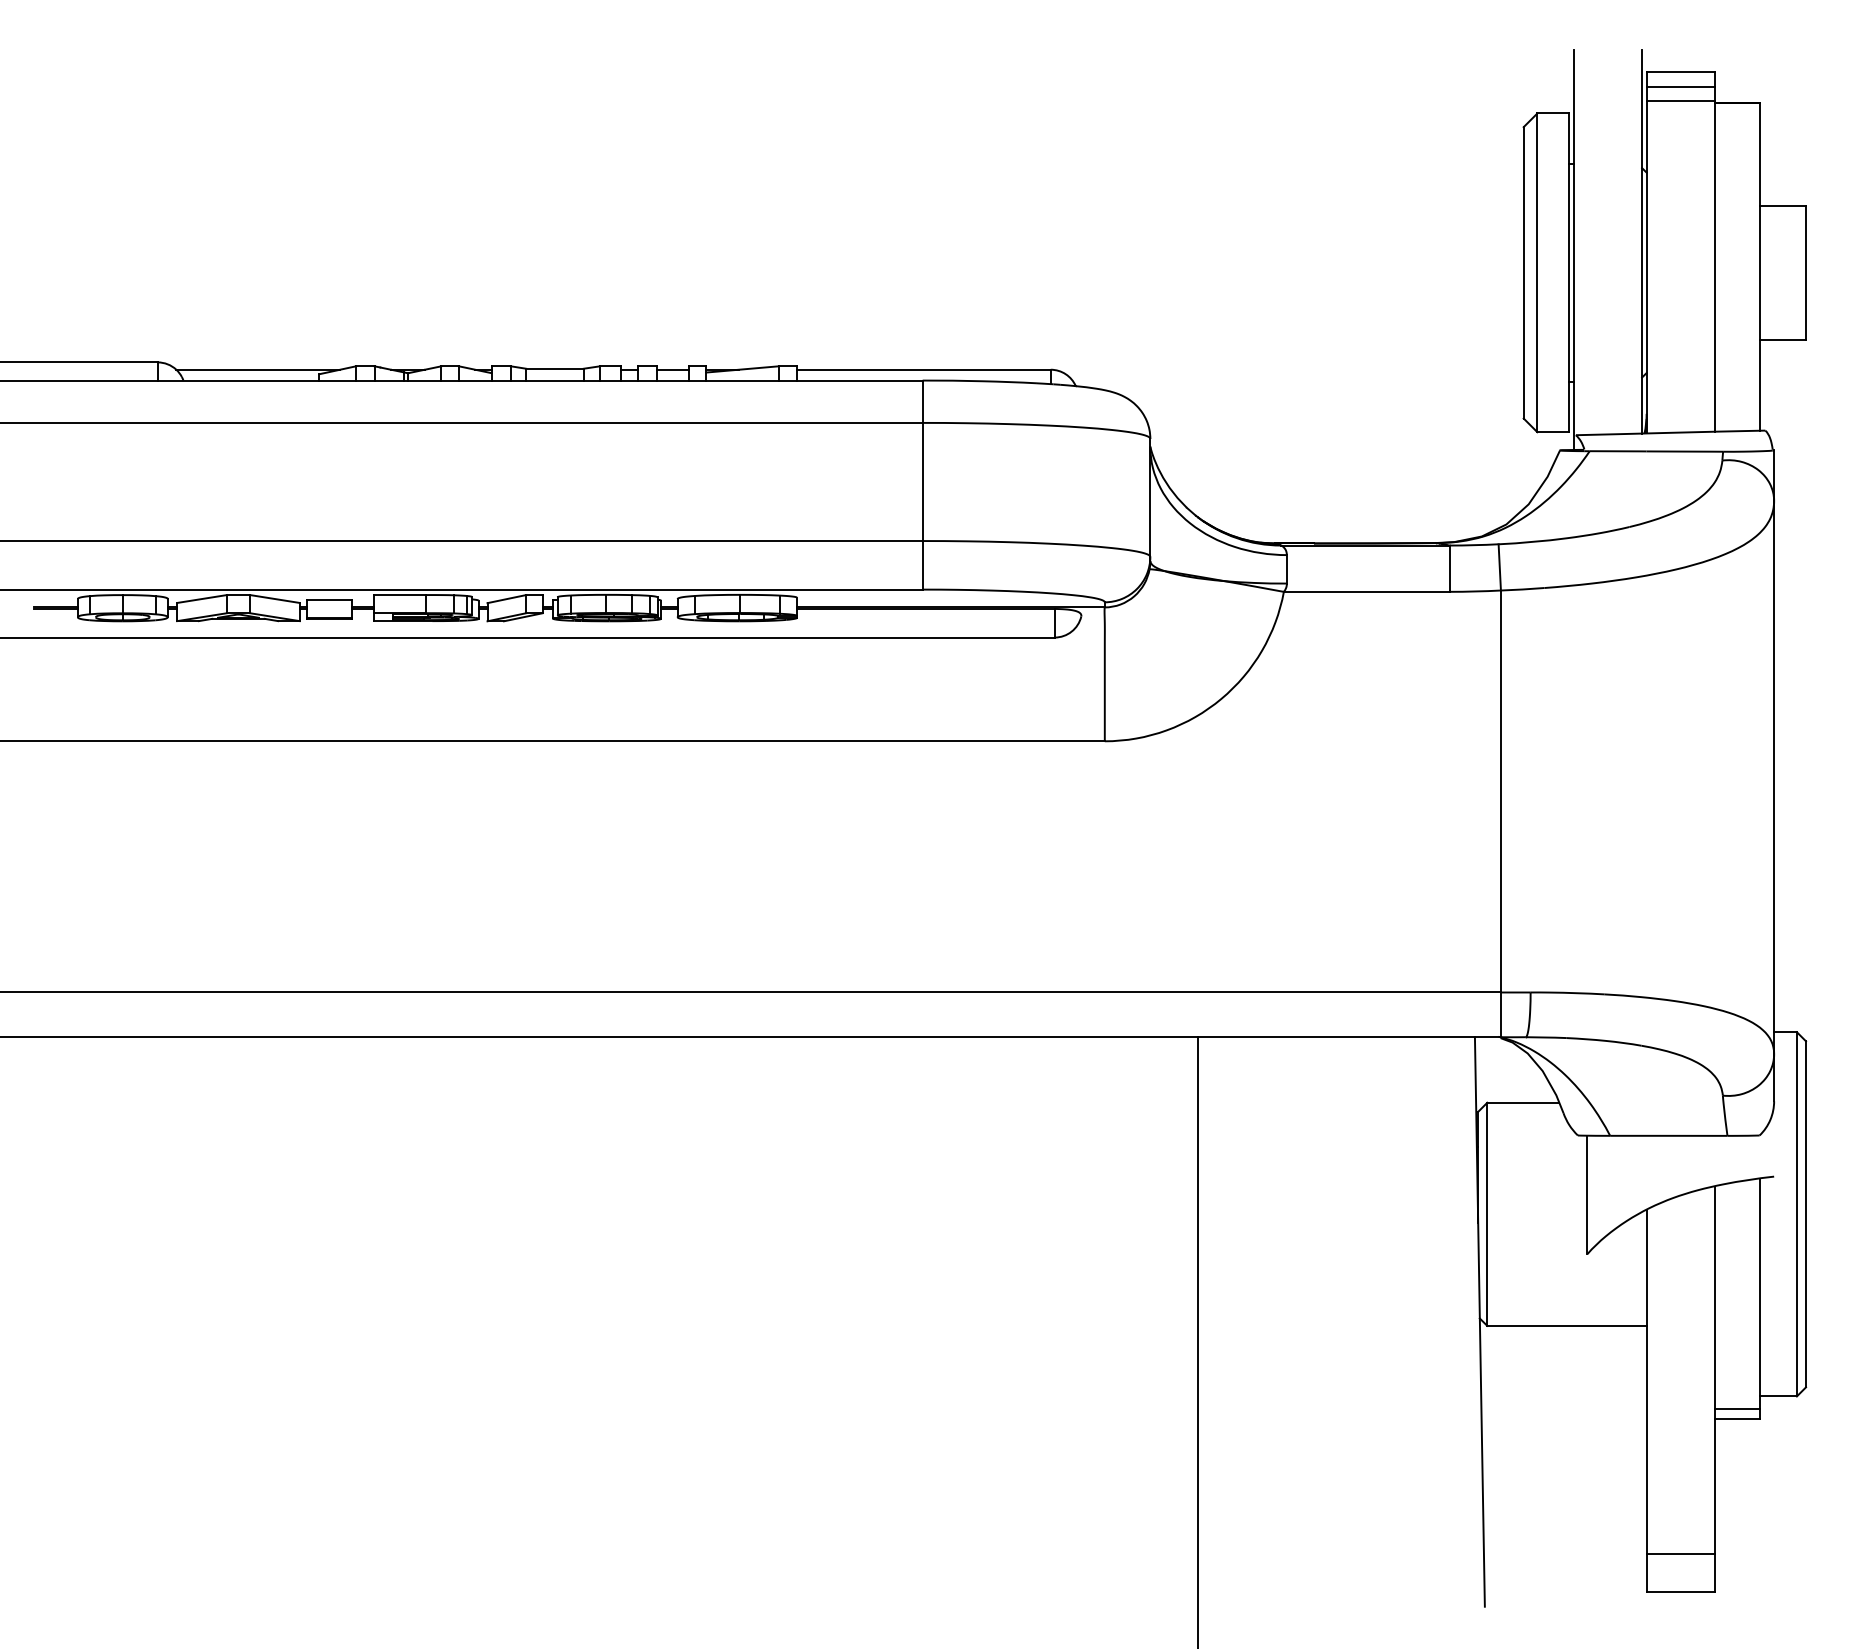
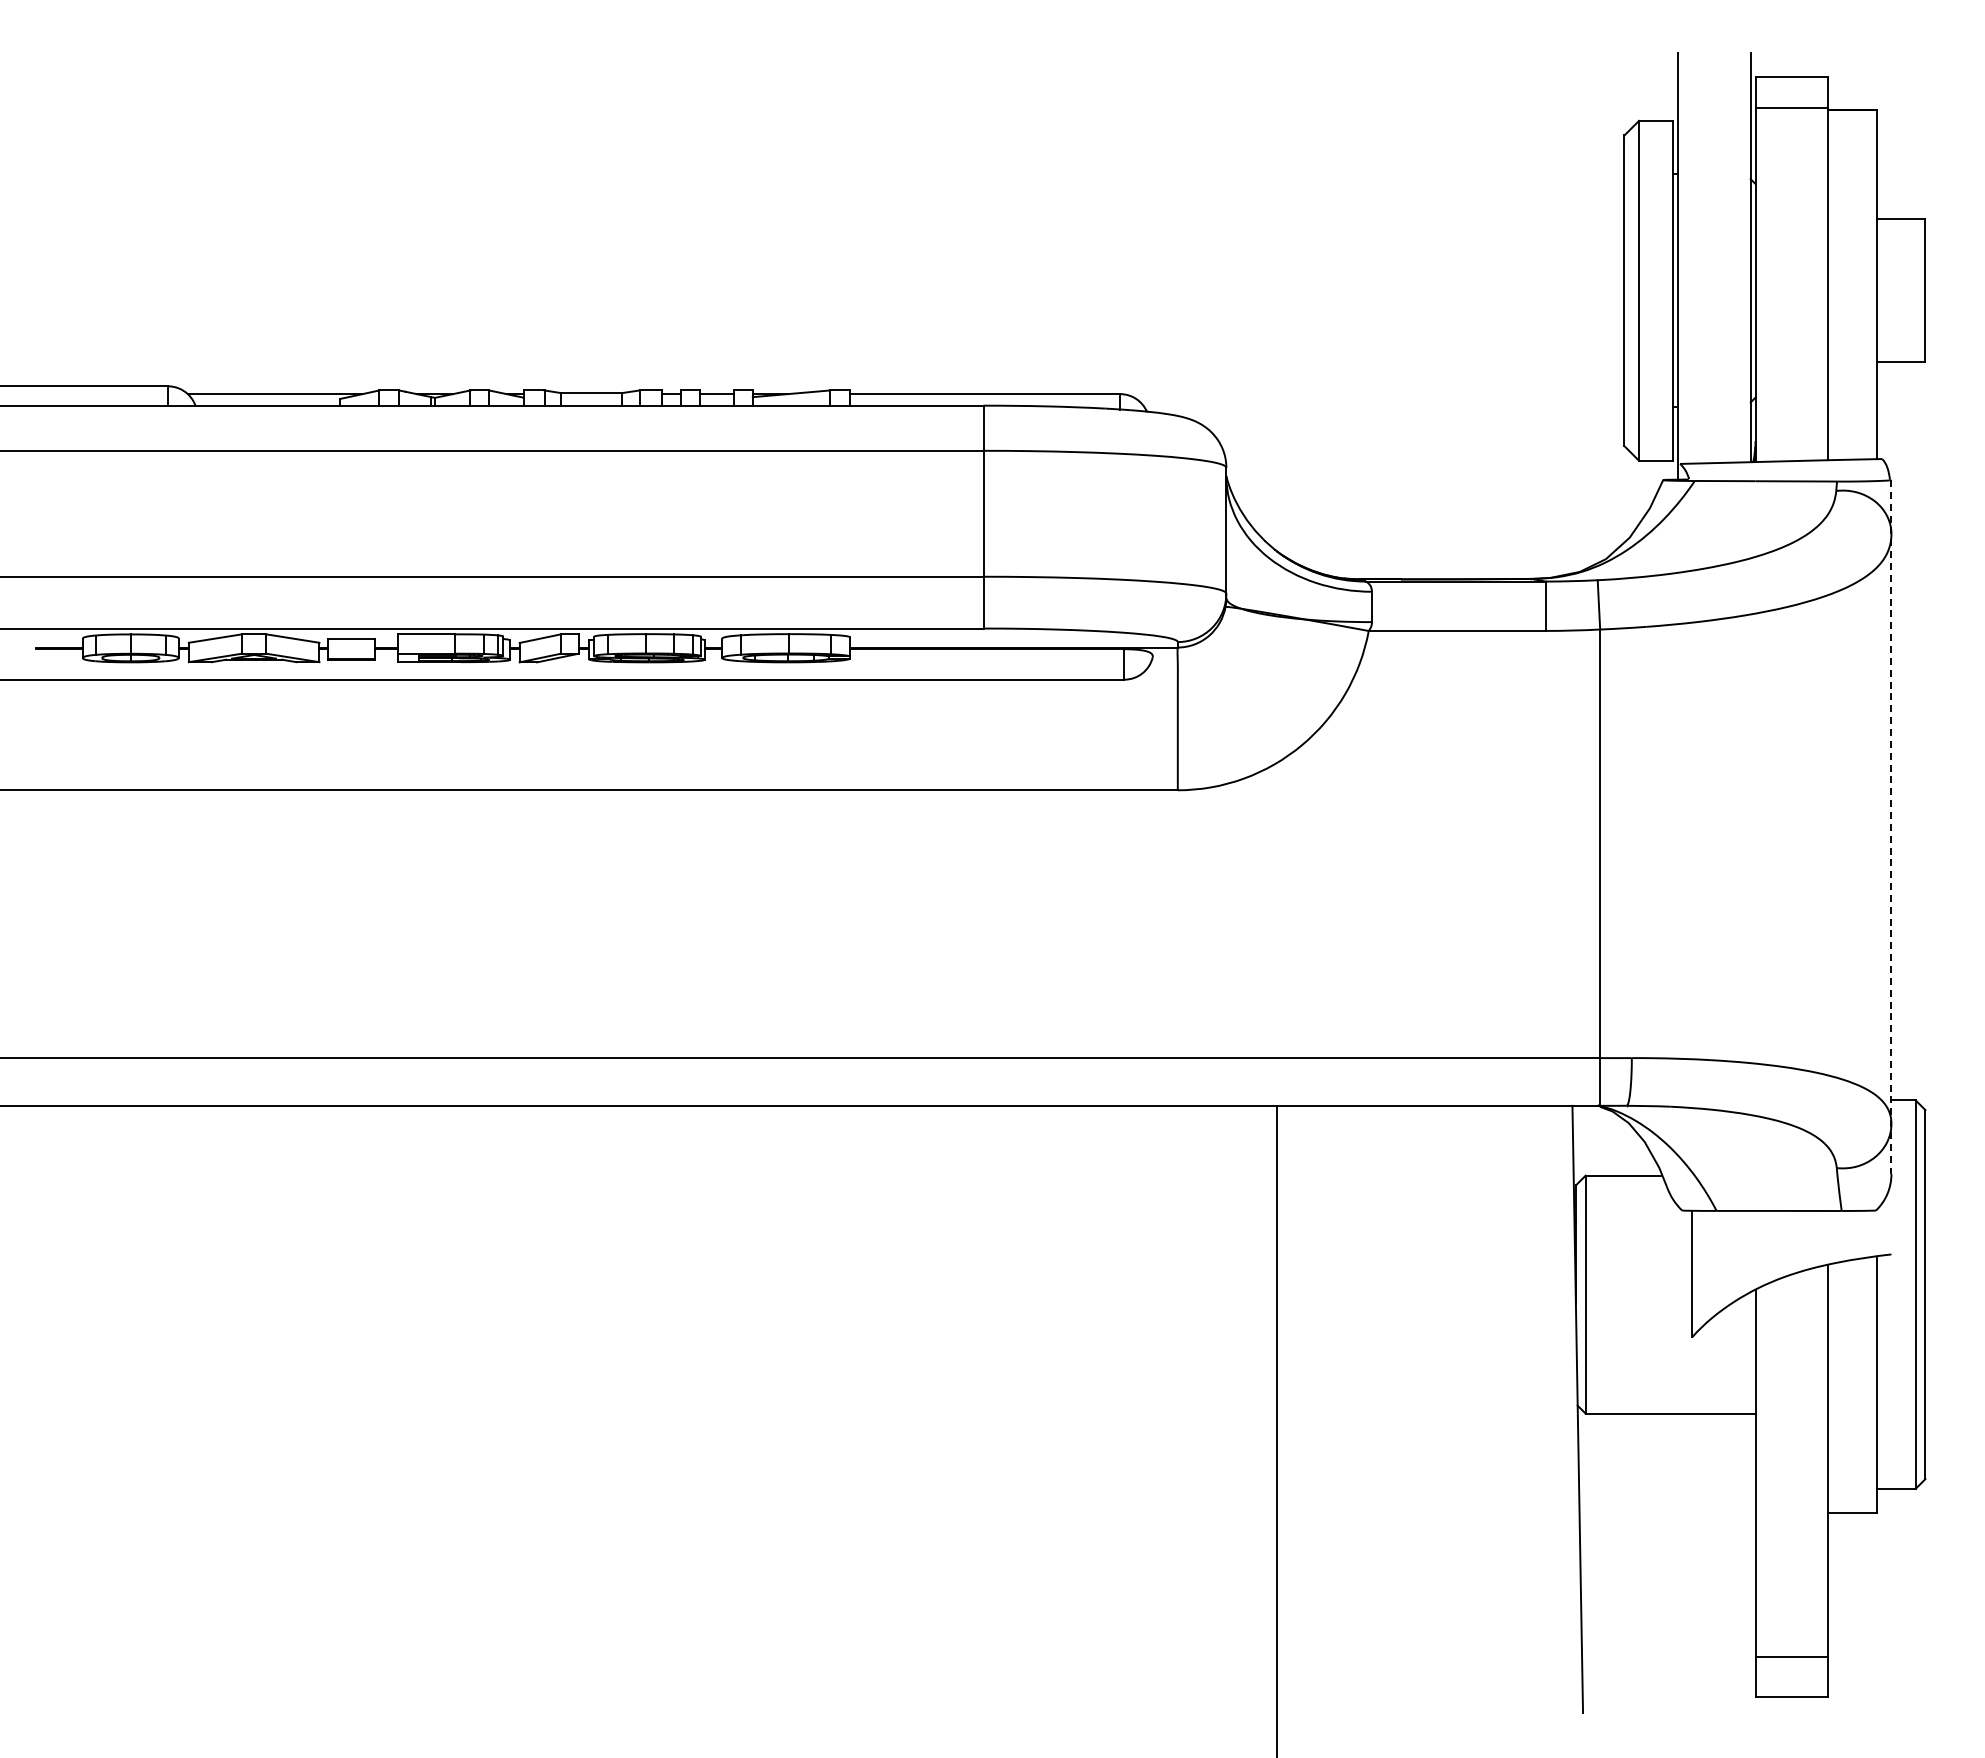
line: (1680, 86) -> (1791, 92), removed
line: (1774, 776) -> (1891, 827), solid -> dashed
line: (1737, 1409) -> (1852, 1502), removed

